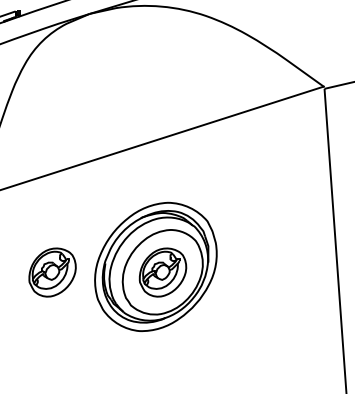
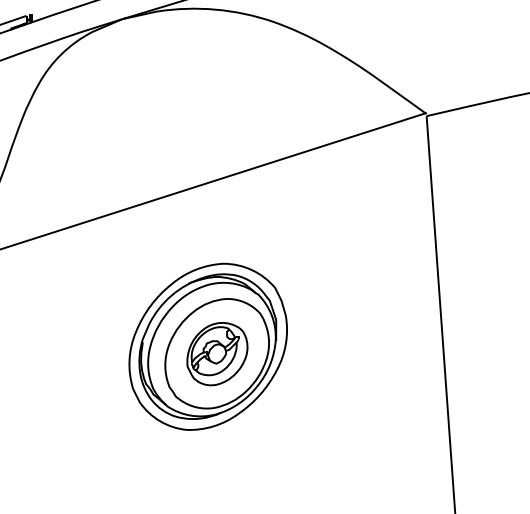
part: (52, 272) -> (74, 354), removed

